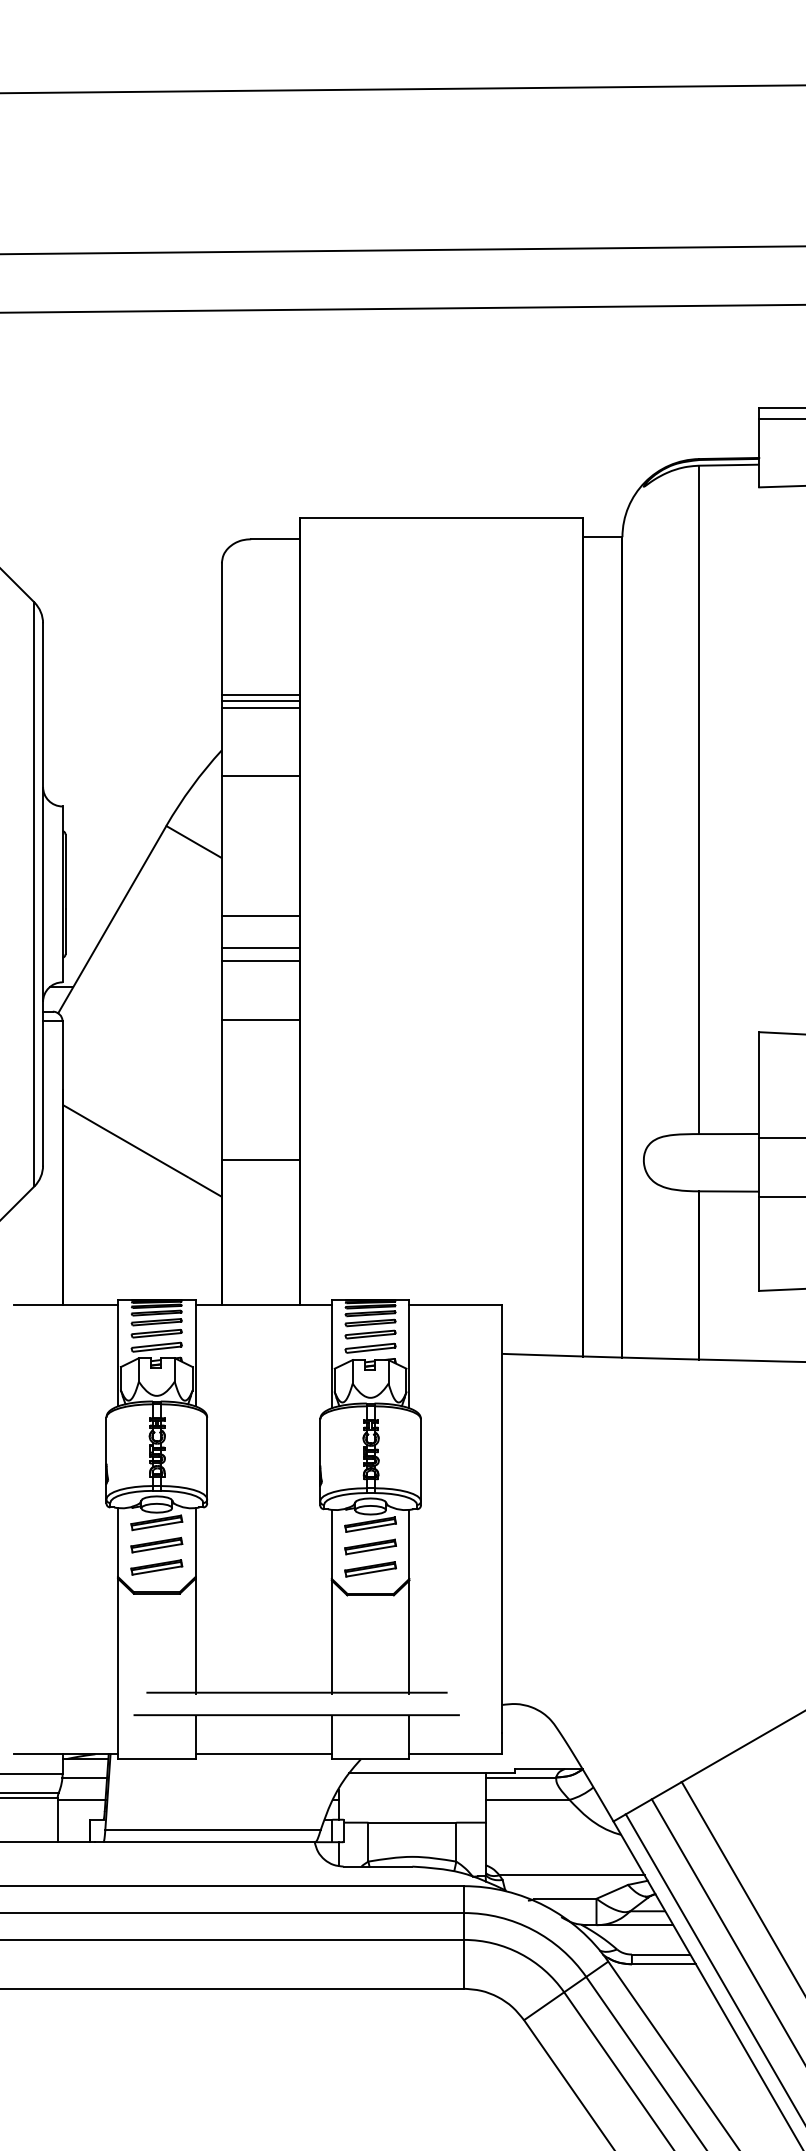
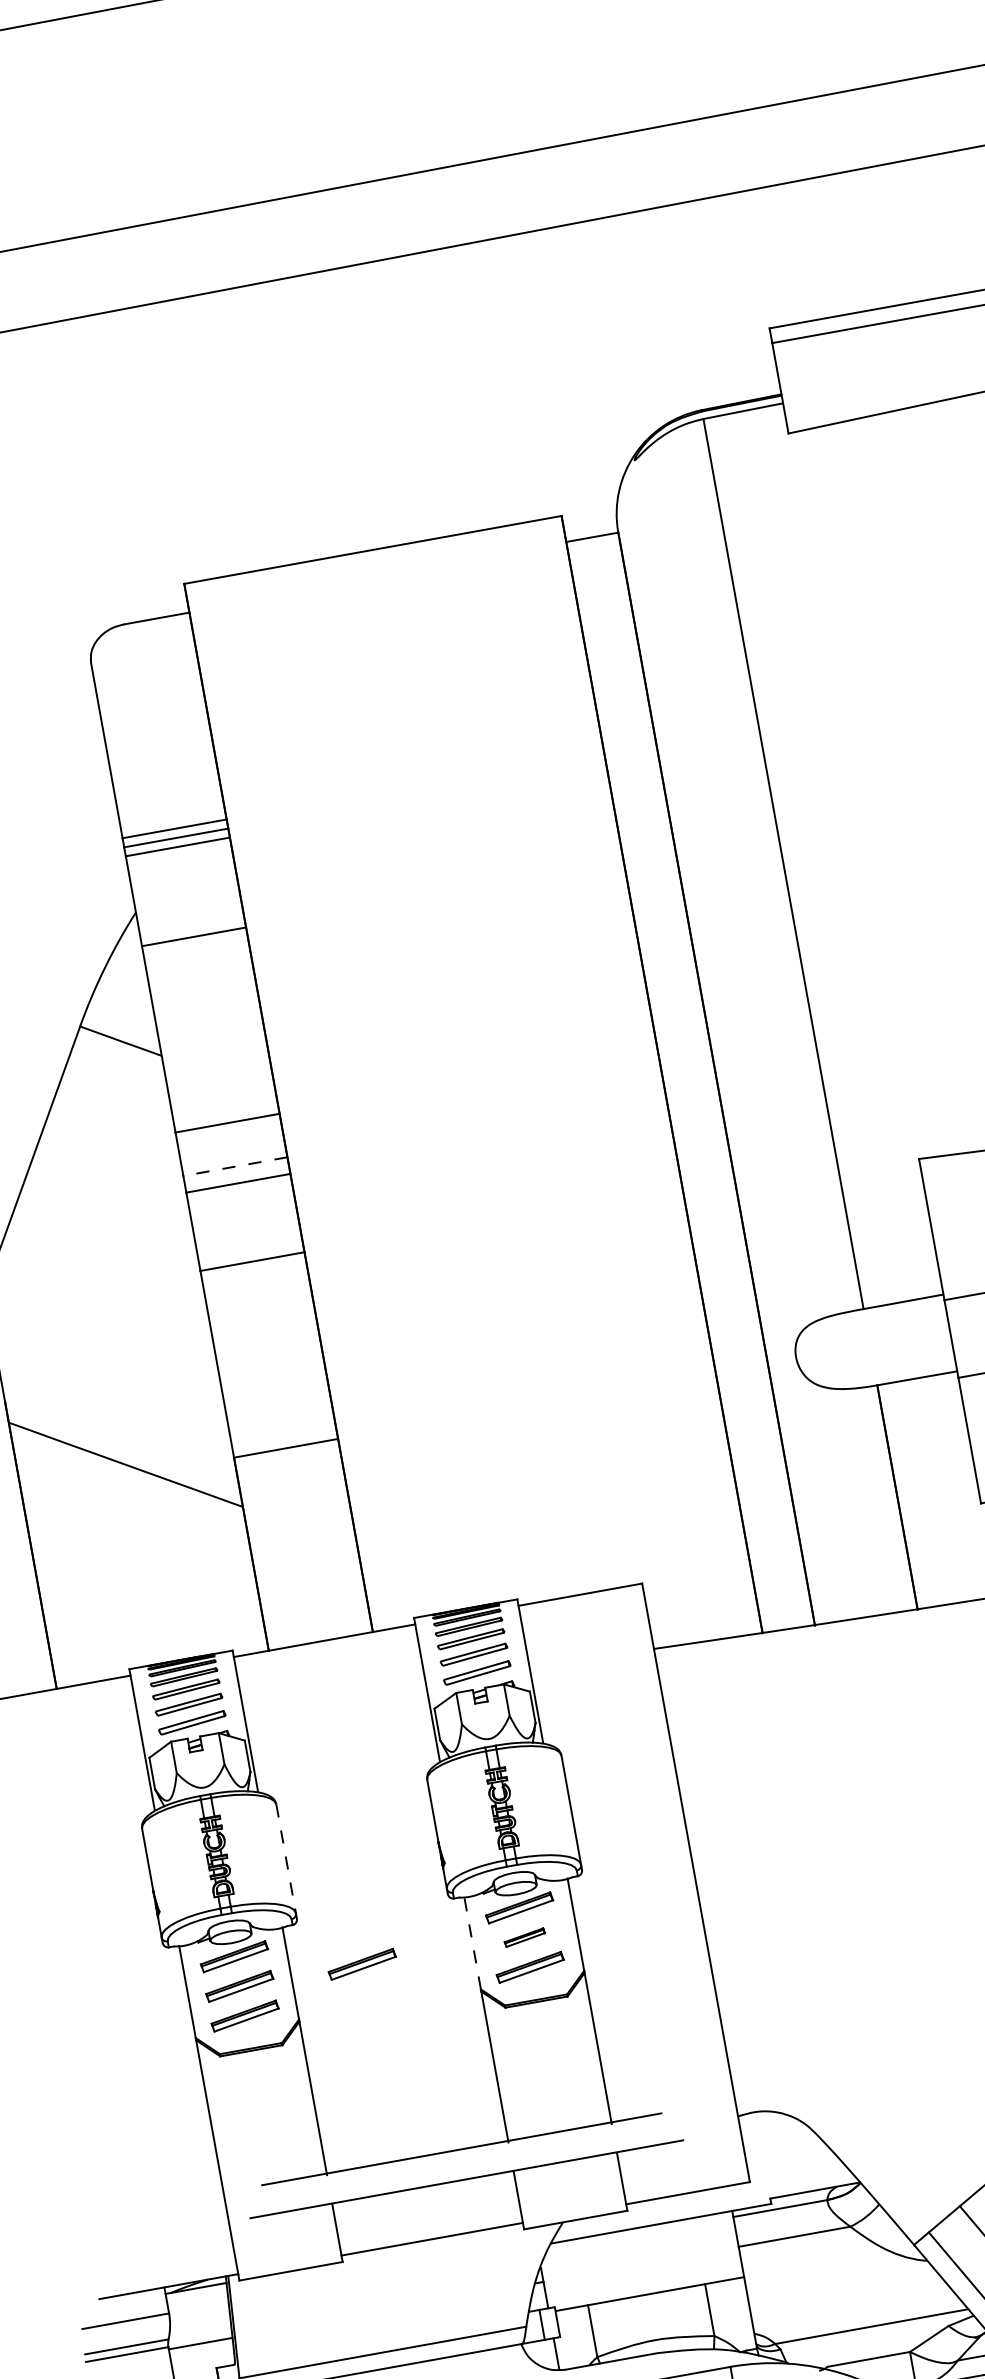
line: (260, 948) -> (234, 1167), solid -> dashed
line: (207, 1458) -> (286, 1858), solid -> dashed
part: (248, 1544) -> (361, 1963), added
line: (331, 1544) -> (472, 1943), solid -> dashed
part: (370, 1546) -> (524, 1936), size x0.6
line: (84, 1777) -> (199, 2313), removed

